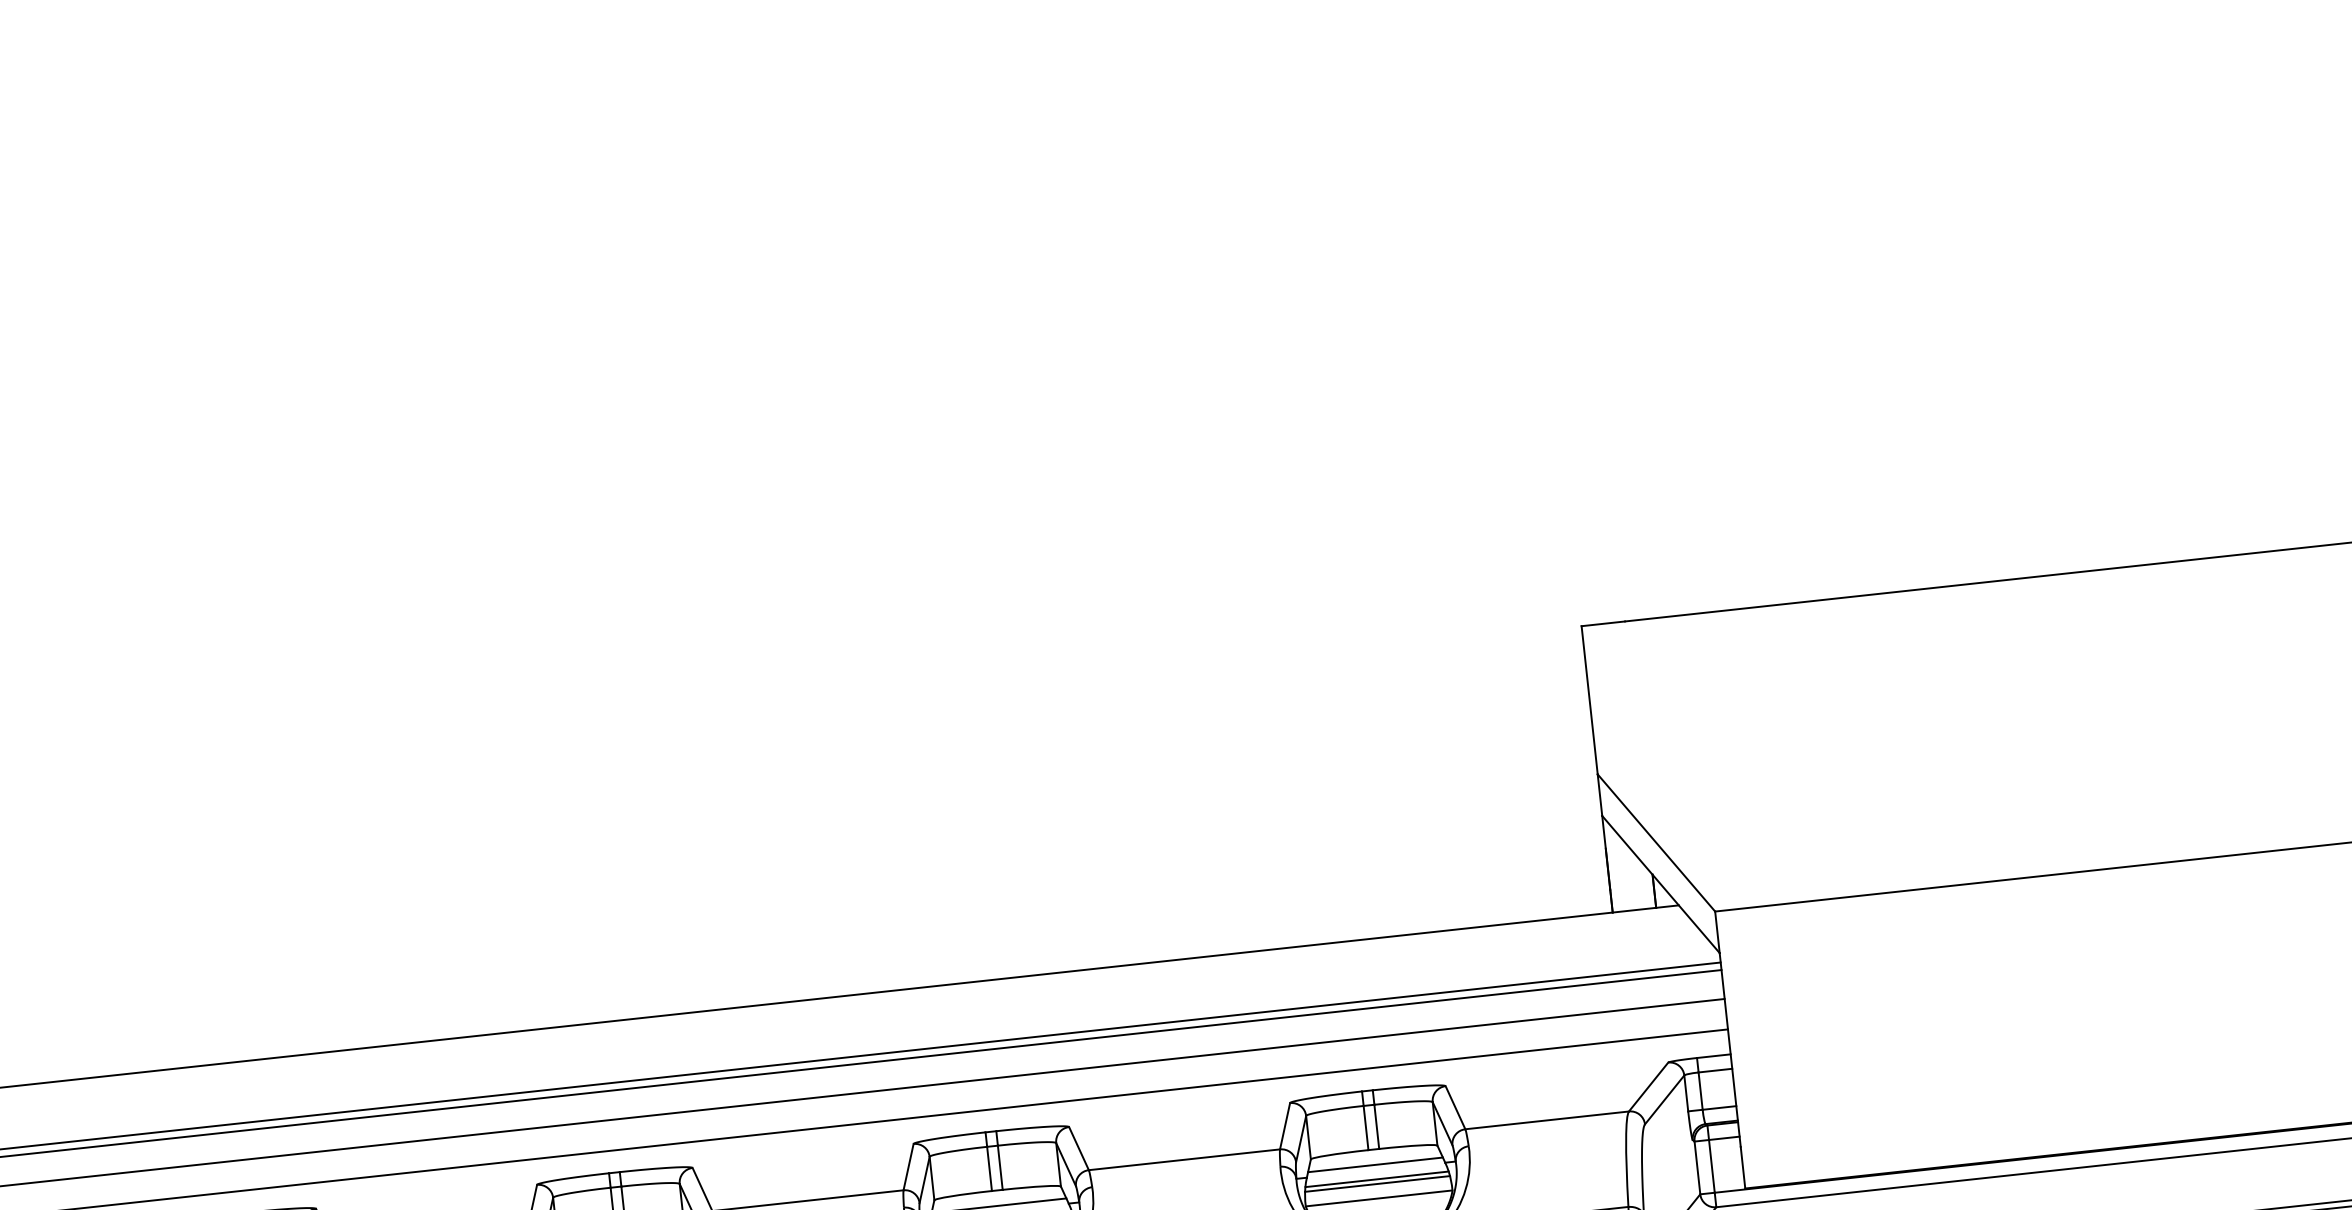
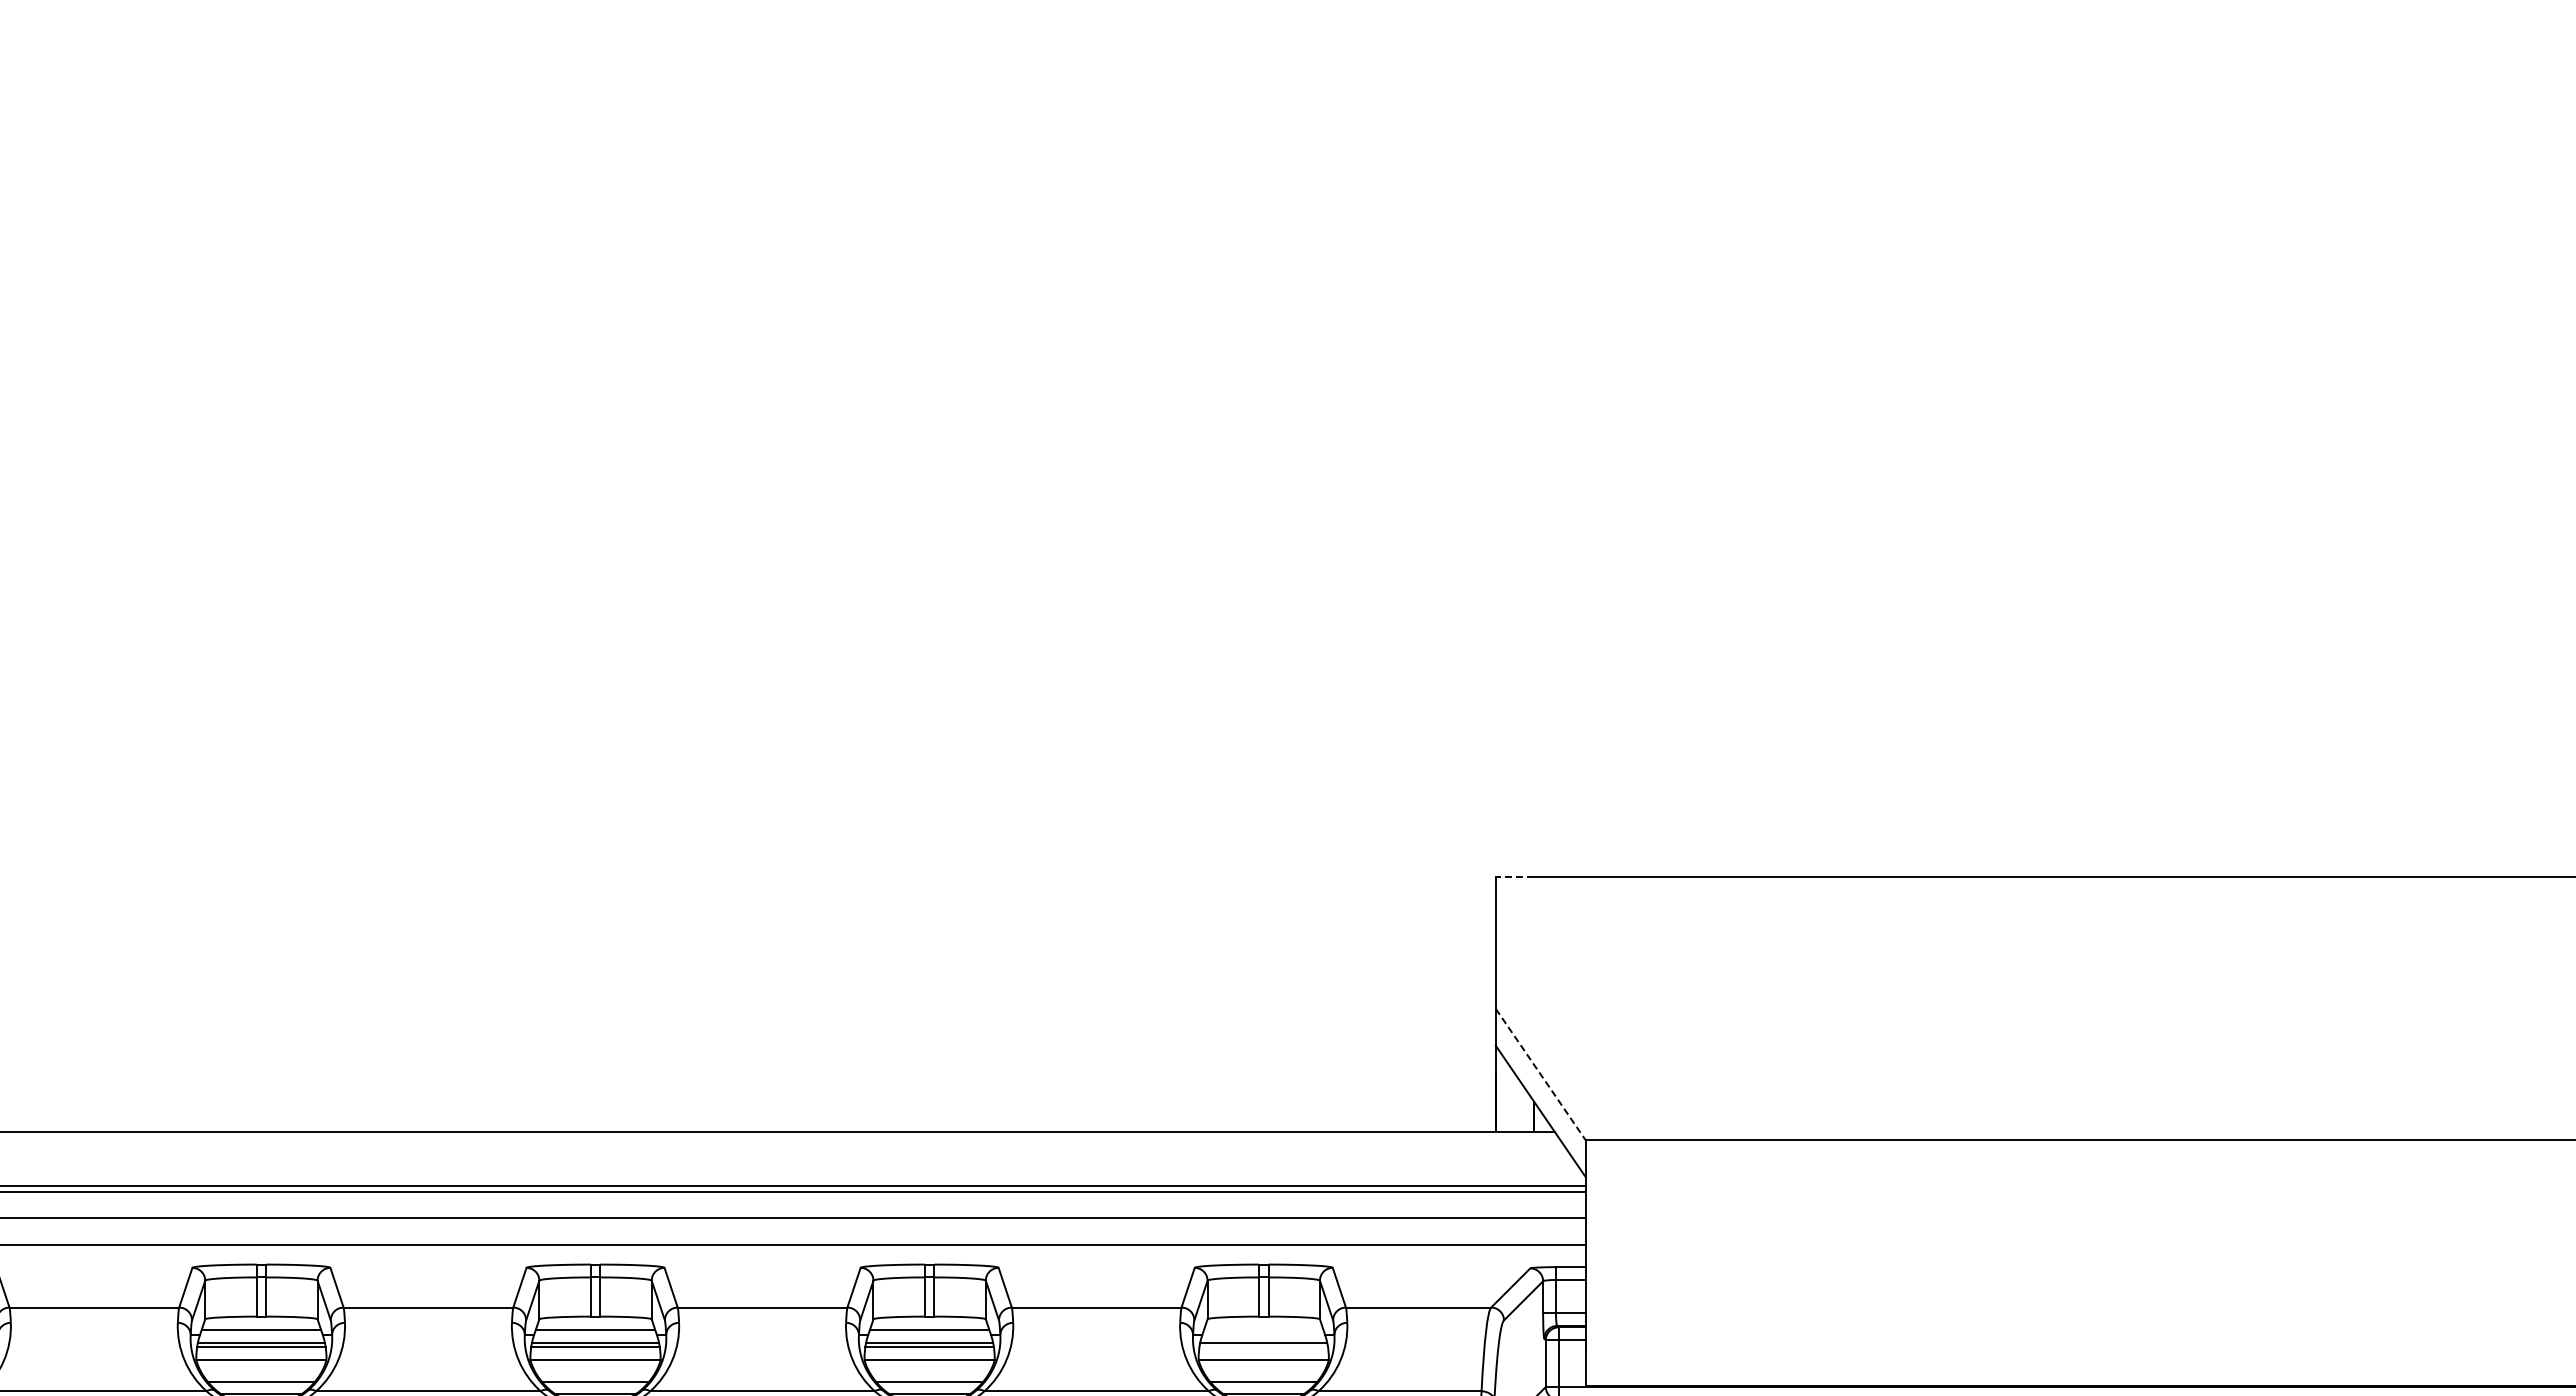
line: (1602, 623) -> (1514, 877), solid -> dashed
line: (1656, 842) -> (1540, 1074), solid -> dashed
line: (1375, 1165) -> (1263, 1330), removed
line: (1377, 1184) -> (1263, 1347), removed

